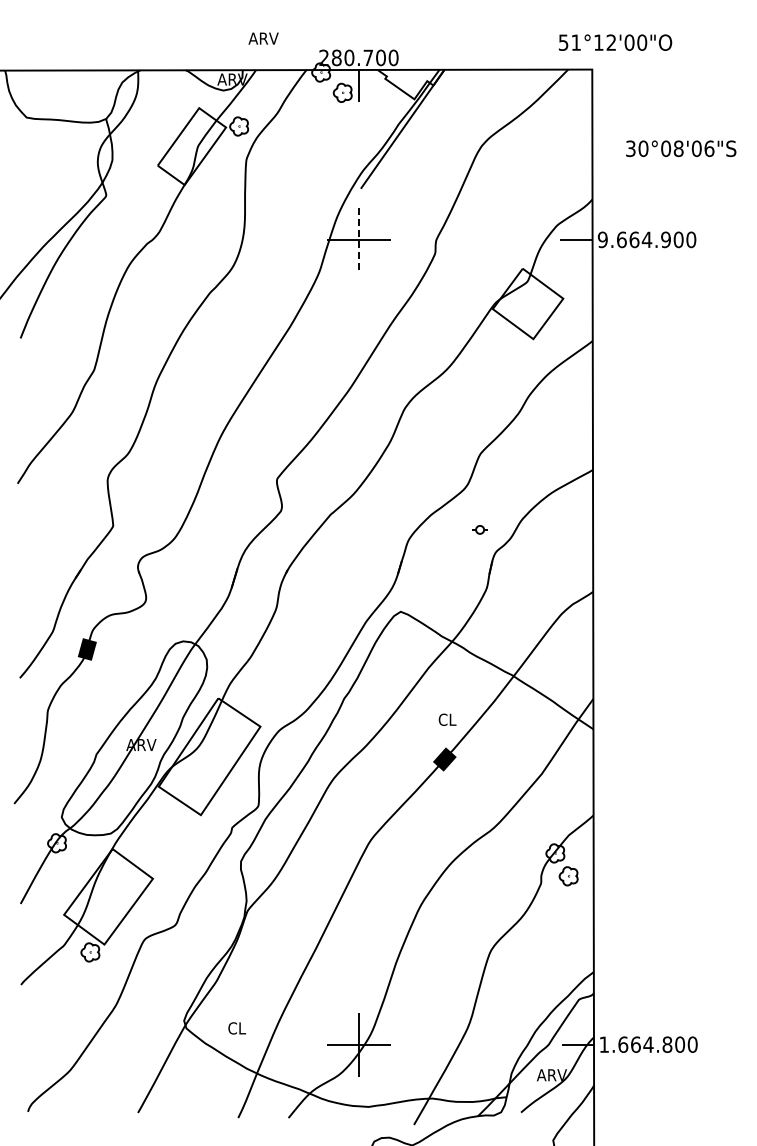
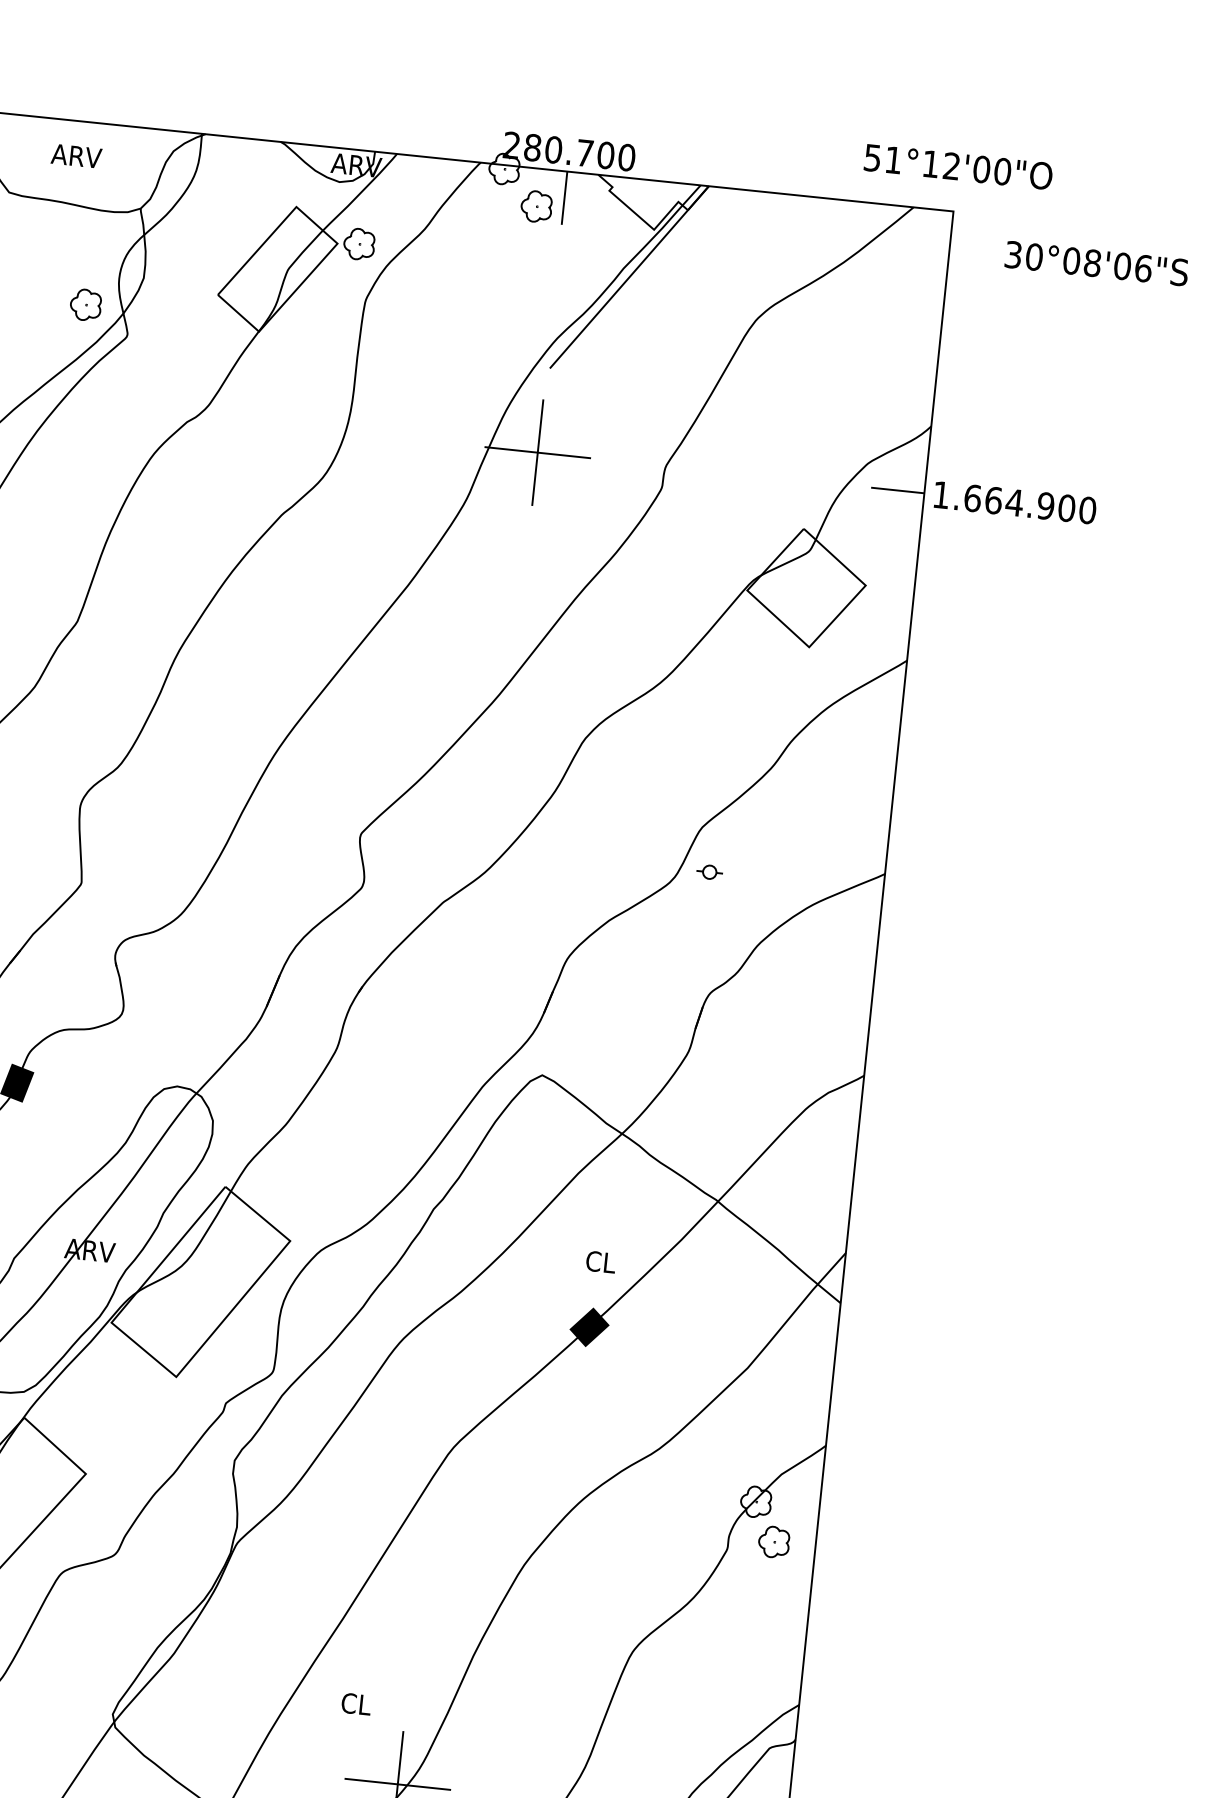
text: (263, 38) -> (76, 155), moved
text: (615, 42) -> (958, 166), moved
text: (681, 148) -> (1097, 263), moved
part: (79, 180) -> (85, 305), added
text: (602, 239) -> (940, 494), 9.664.900 -> 1.664.900
line: (358, 240) -> (536, 453), dashed -> solid
part: (479, 529) -> (708, 871), moved
text: (236, 1028) -> (355, 1704), moved

